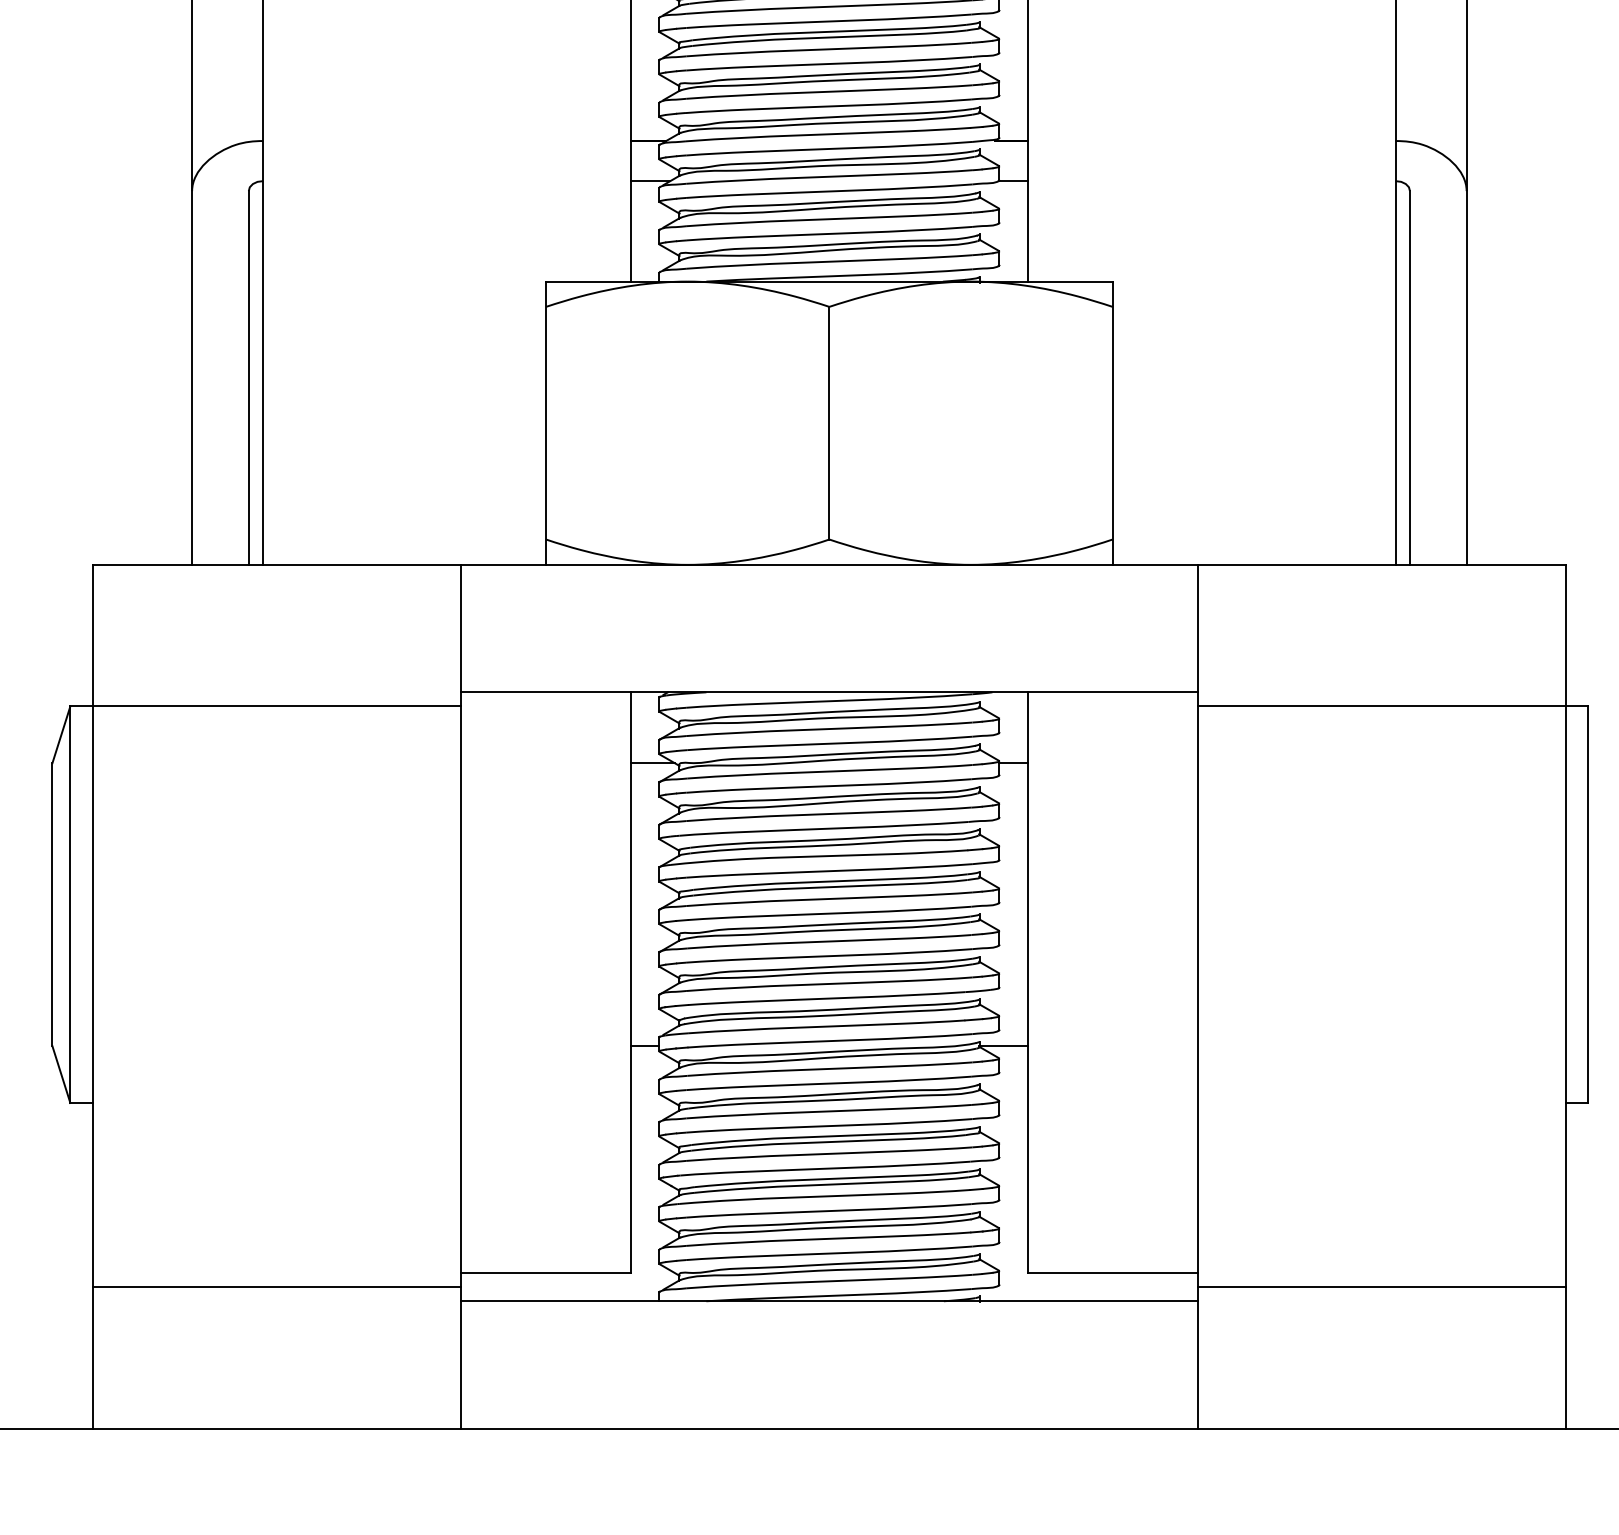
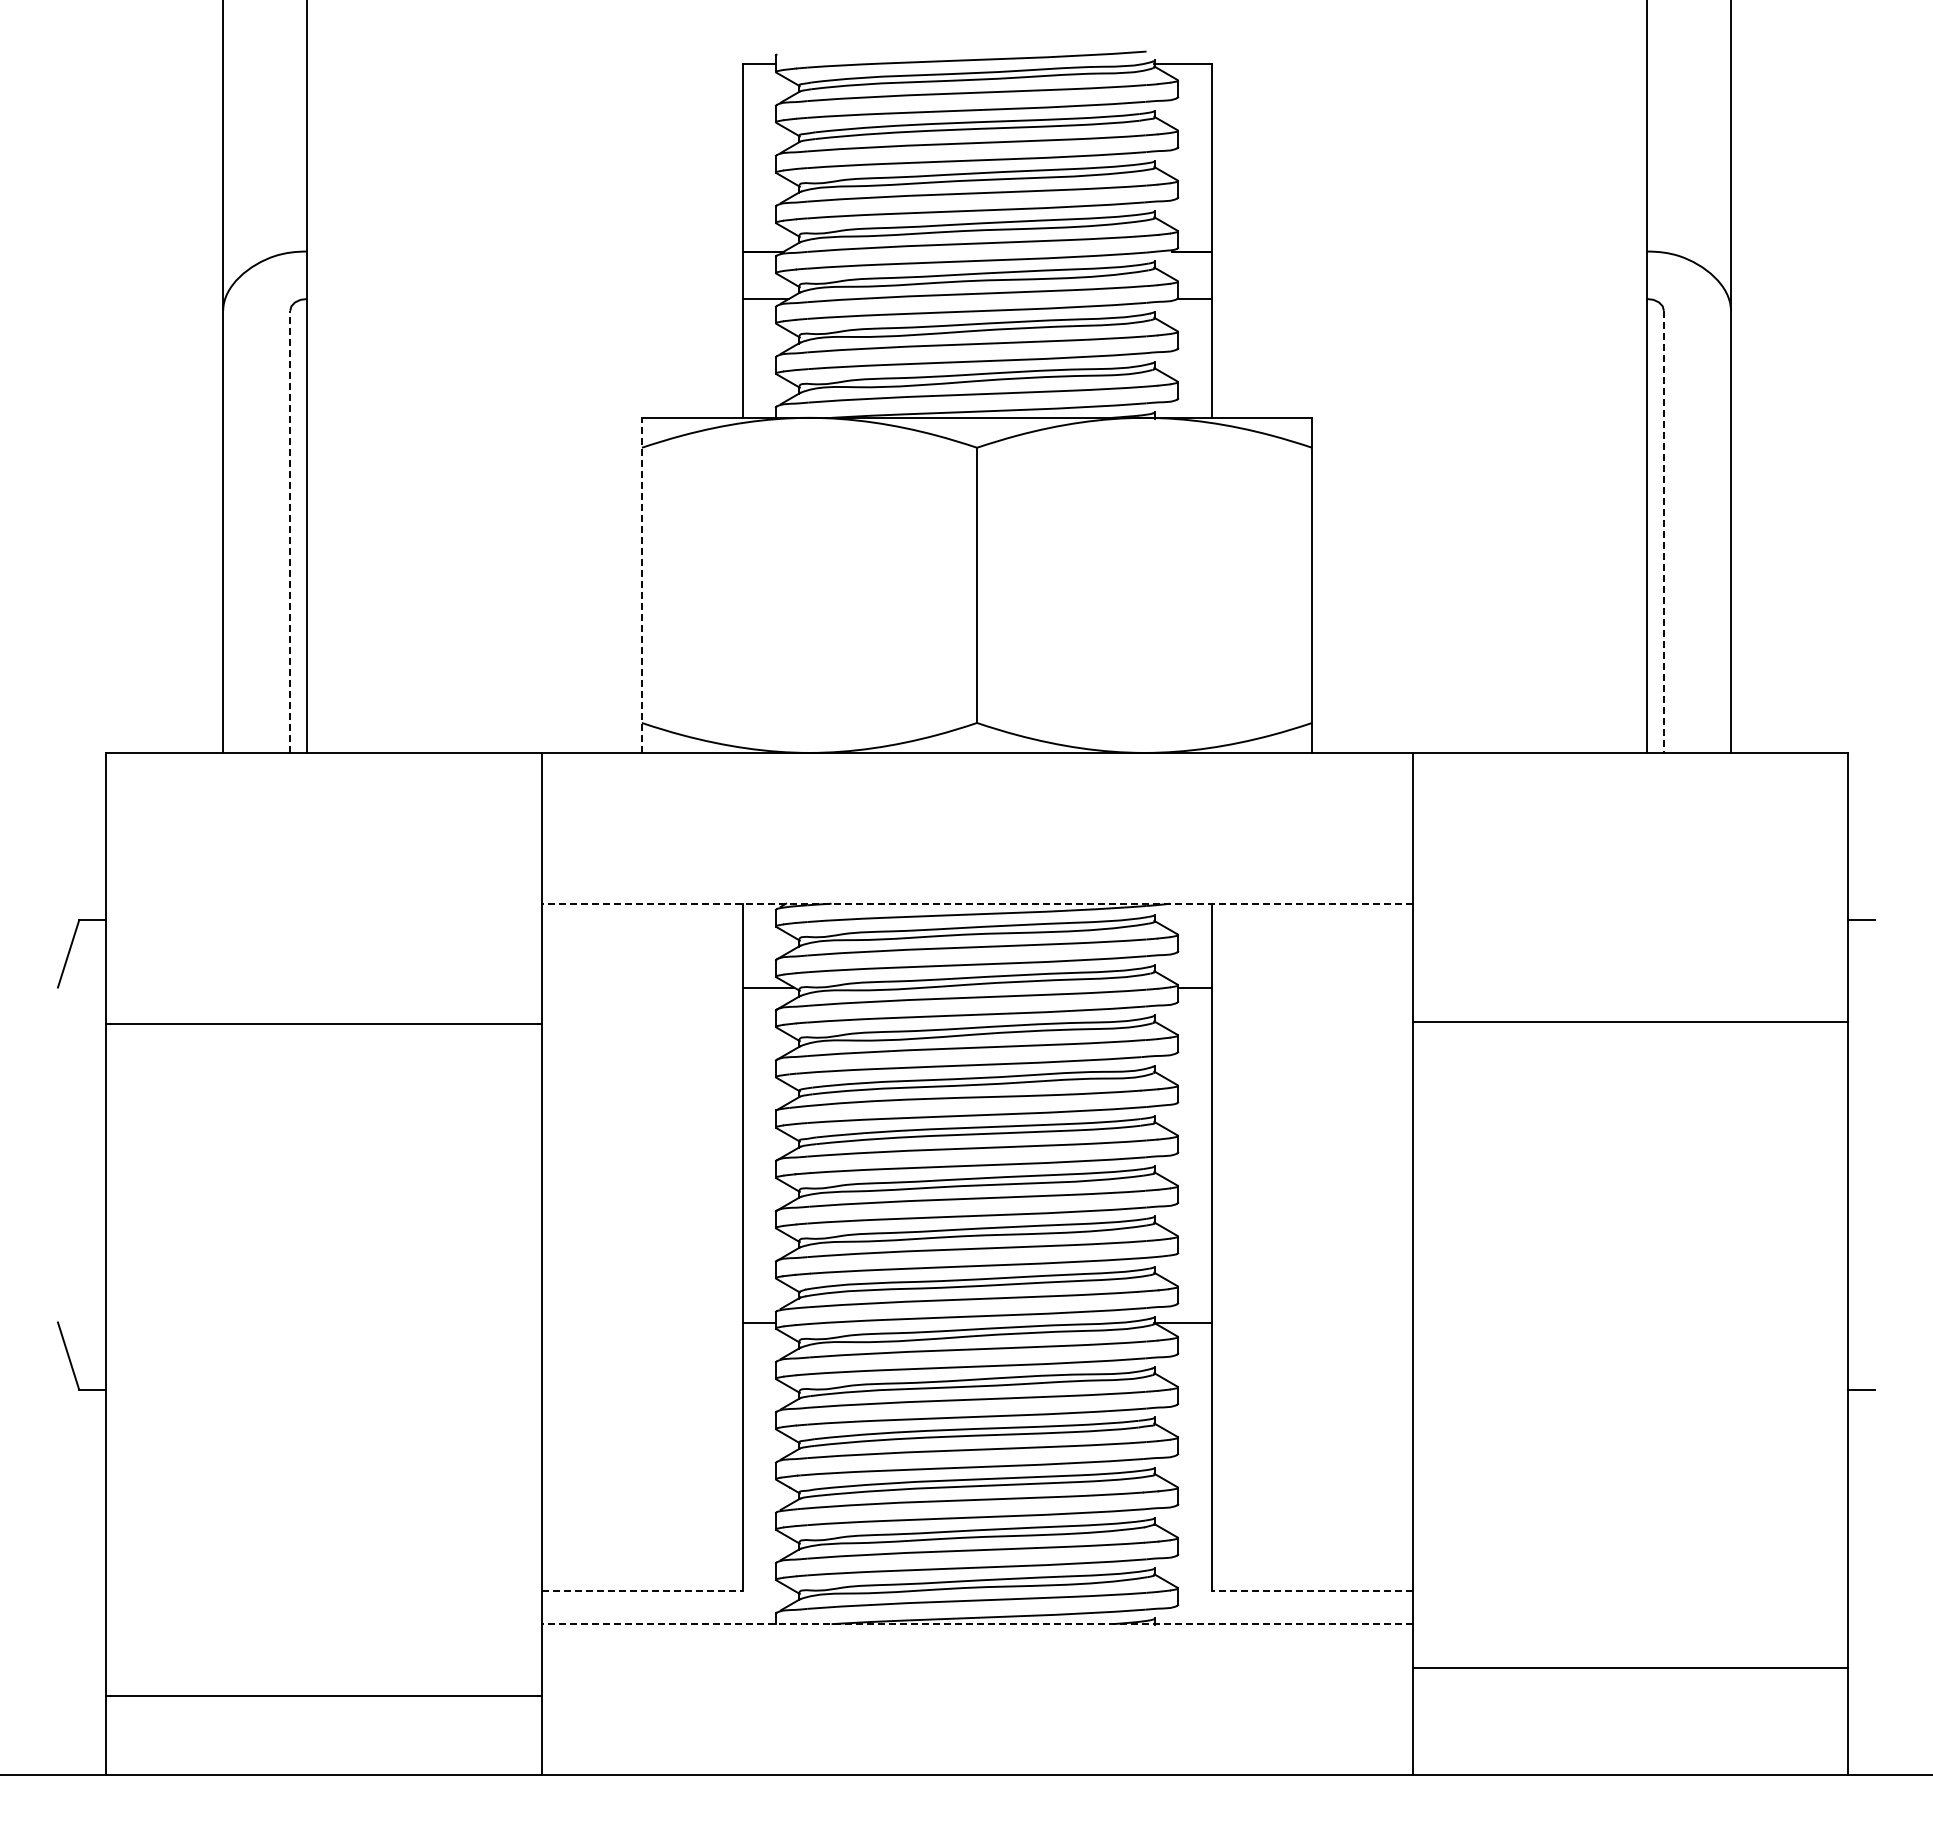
line: (249, 377) -> (290, 531), solid -> dashed
line: (1409, 378) -> (1663, 532), solid -> dashed
line: (545, 423) -> (641, 585), solid -> dashed
line: (829, 692) -> (977, 903), solid -> dashed
line: (276, 706) -> (323, 1024), moved
line: (1381, 706) -> (1630, 1022), moved
line: (52, 904) -> (57, 1154), removed
line: (70, 904) -> (79, 1154), removed
line: (1588, 904) -> (1875, 1154), removed
line: (546, 1272) -> (642, 1590), solid -> dashed
line: (1112, 1272) -> (1312, 1590), solid -> dashed
line: (276, 1287) -> (323, 1696), moved
line: (1381, 1287) -> (1630, 1668), moved
line: (829, 1301) -> (977, 1624), solid -> dashed

